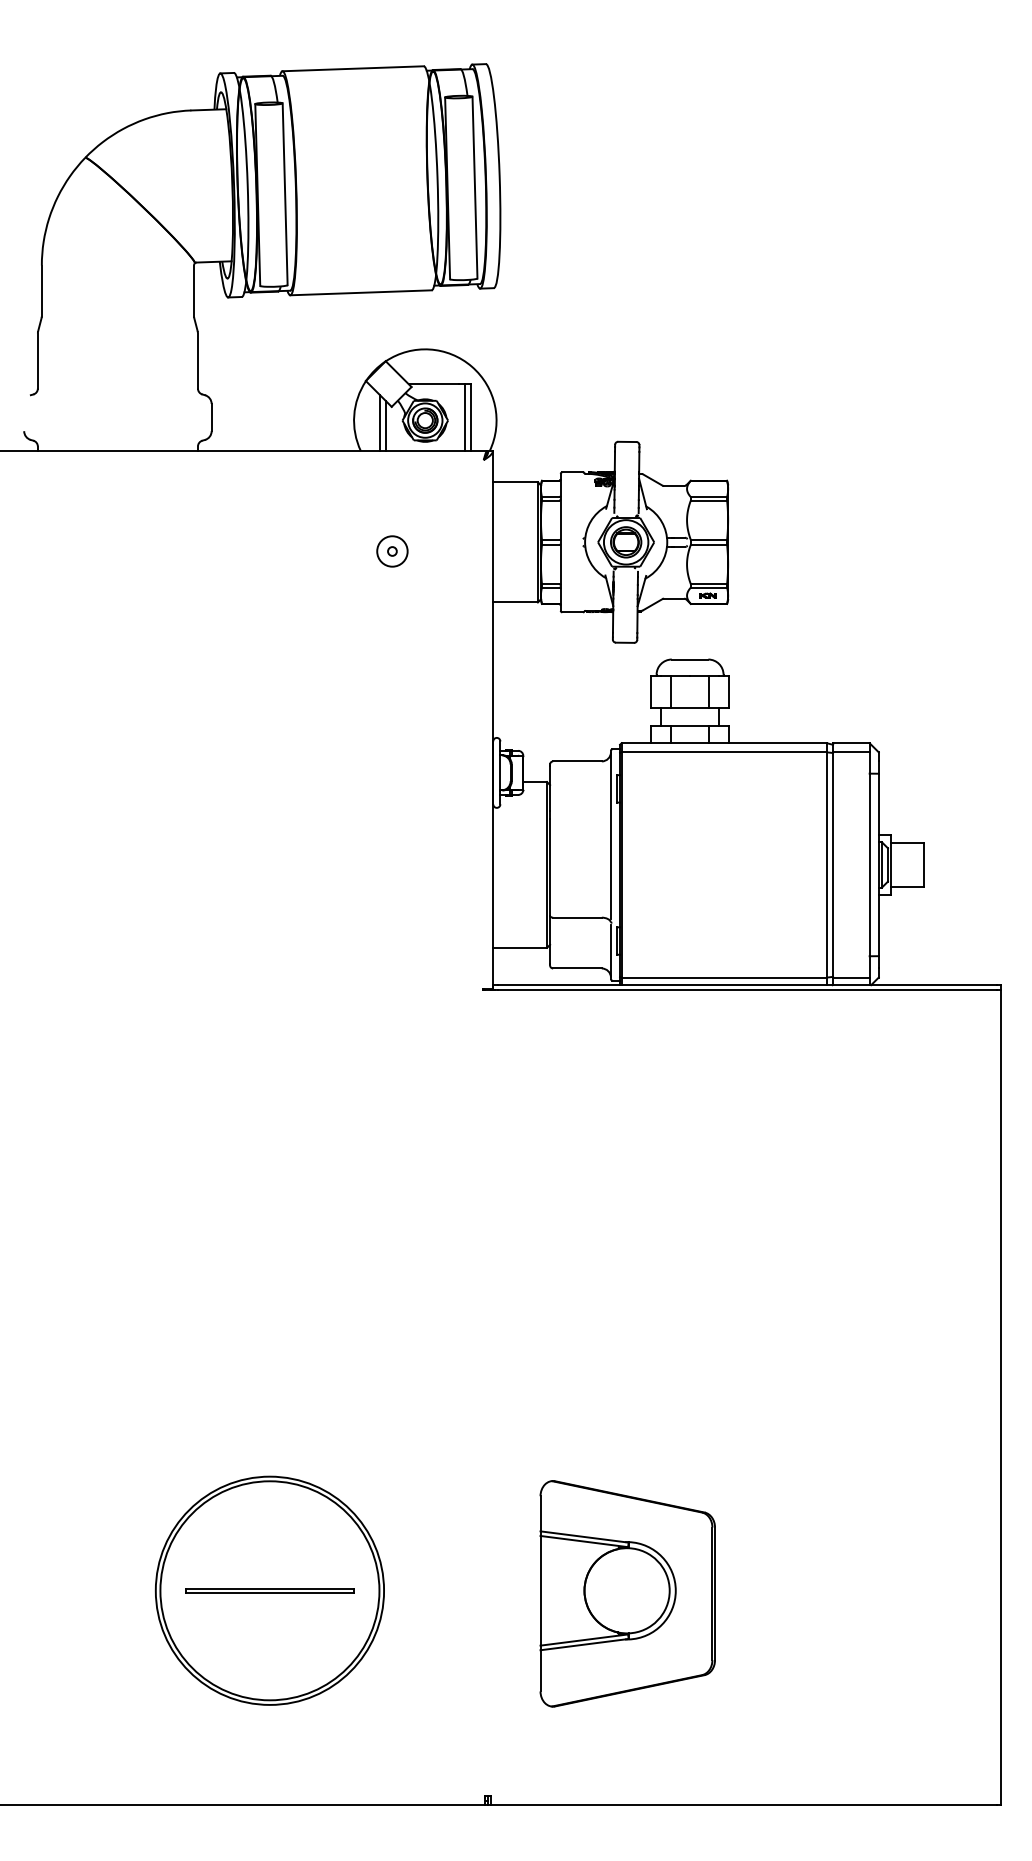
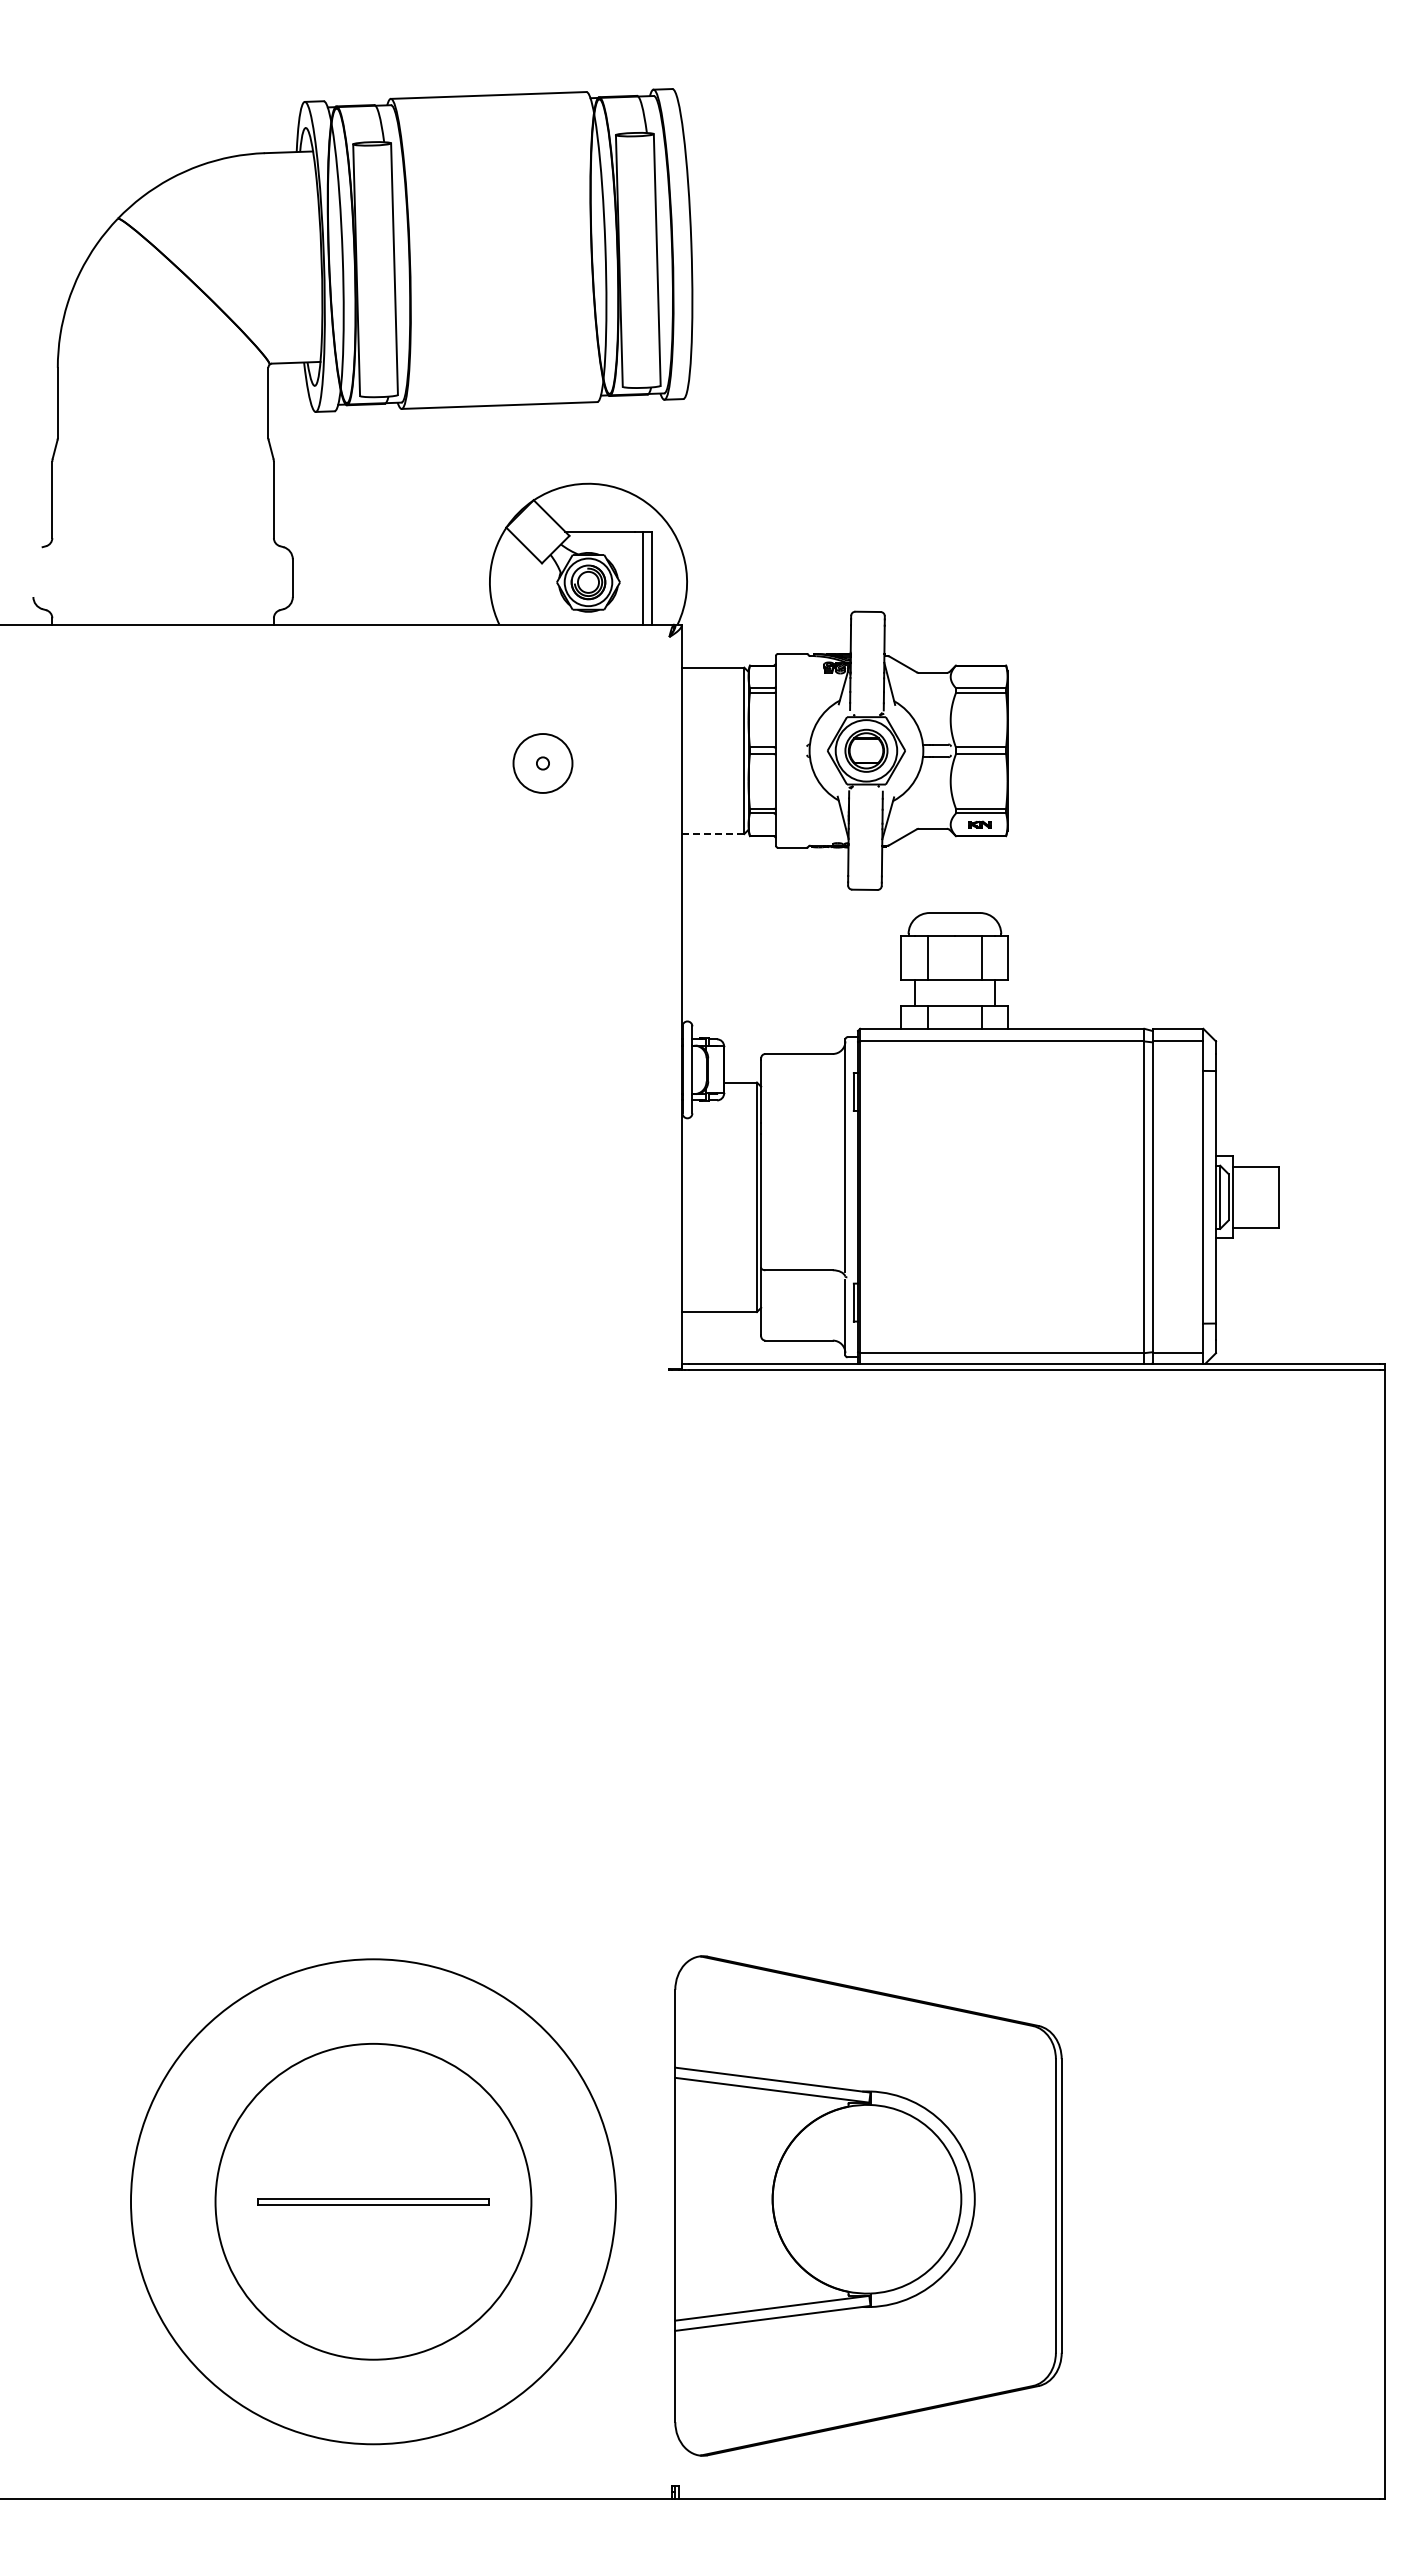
line: (379, 422) -> (525, 585), removed
line: (385, 425) -> (533, 589), removed
circle: (392, 551) -> (542, 763), size x1.4
line: (514, 602) -> (712, 834), solid -> dashed
circle: (269, 1590) -> (373, 2201), size x1.6
part: (627, 1593) -> (868, 2205), size x1.6

